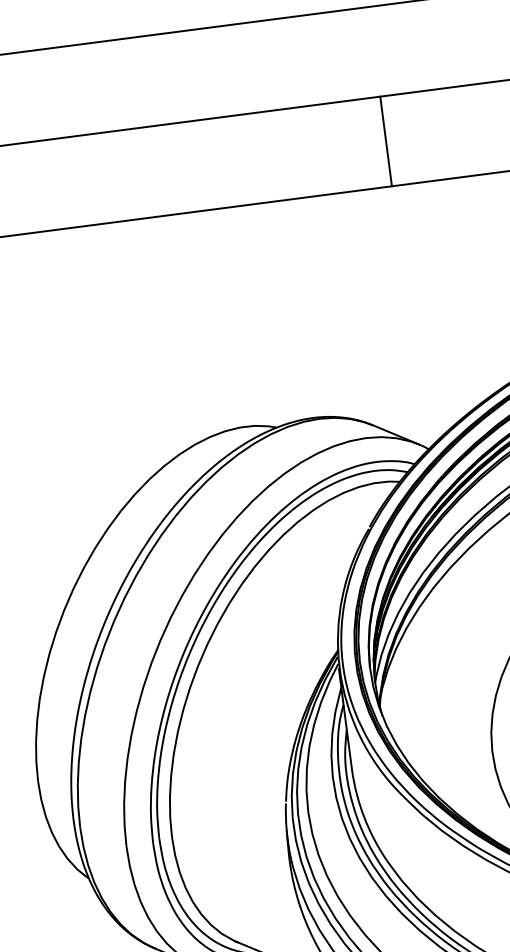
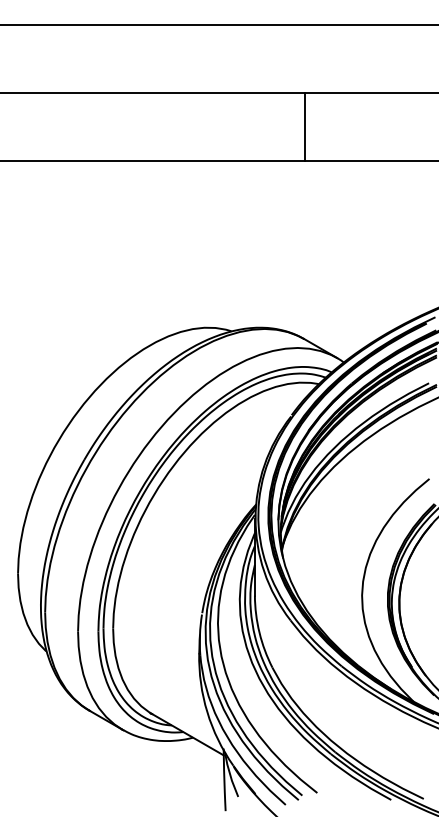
line: (385, 140) -> (304, 126), moved

